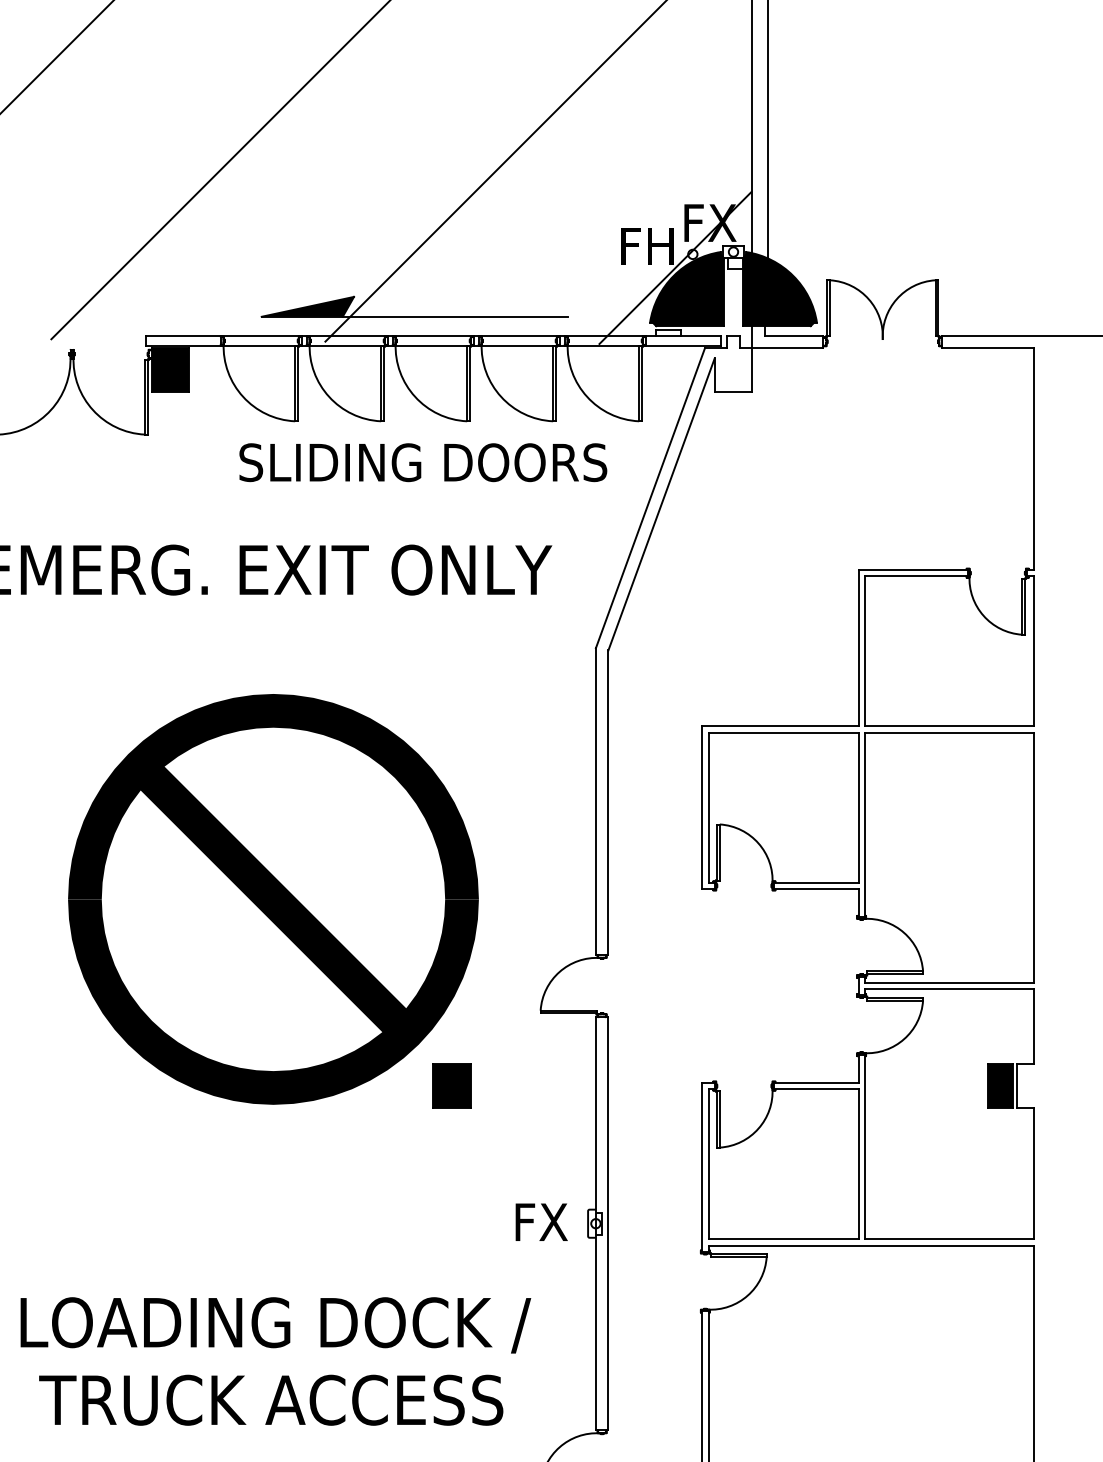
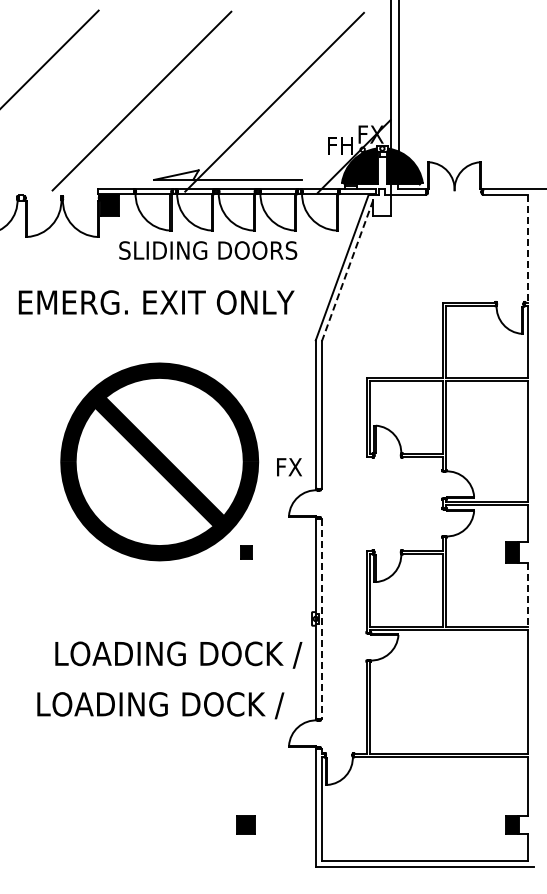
fill: (308, 305) -> (176, 174), removed
line: (1033, 458) -> (527, 248), solid -> dashed
text: (423, 462) -> (208, 250), moved
line: (661, 503) -> (347, 270), solid -> dashed
part: (450, 1086) -> (245, 552), size x0.6
line: (1033, 1173) -> (527, 594), solid -> dashed
text: (541, 1222) -> (289, 467), moved
line: (607, 1222) -> (321, 618), solid -> dashed
text: (275, 1324) -> (178, 654), moved
text: (275, 1402) -> (160, 705), TRUCK ACCESS -> LOADING DOCK /

